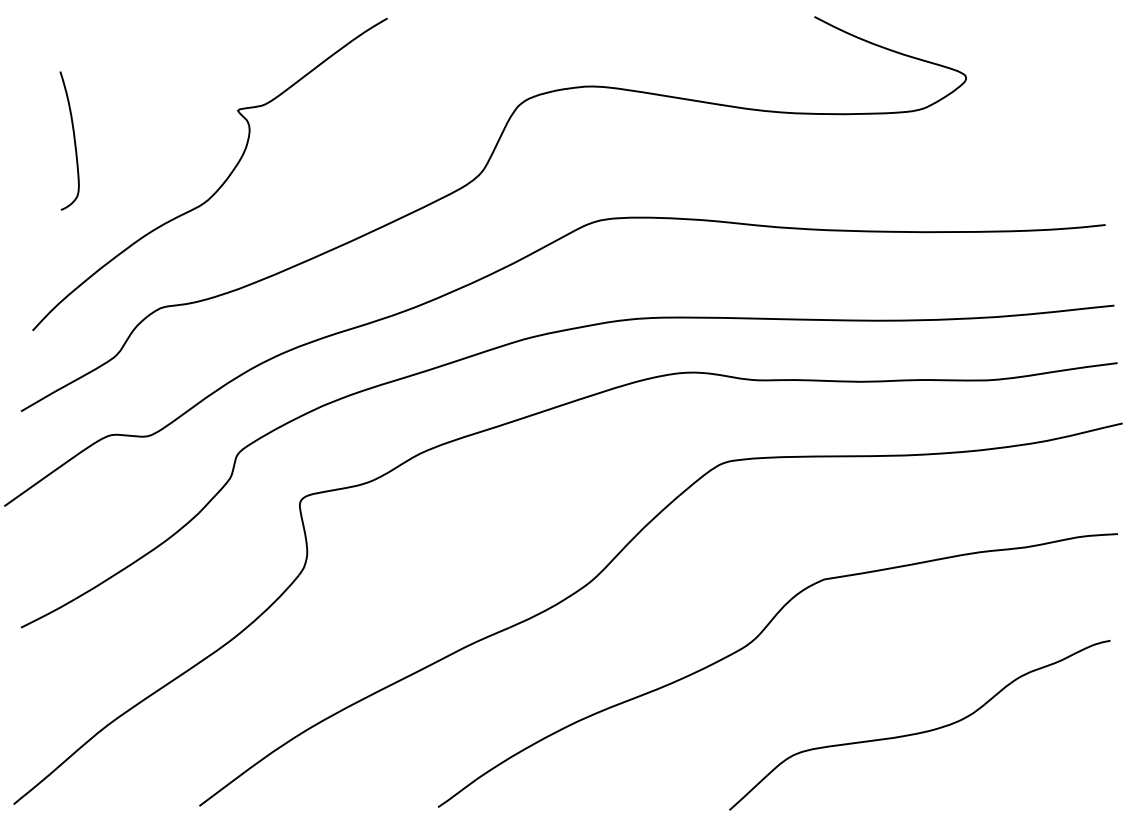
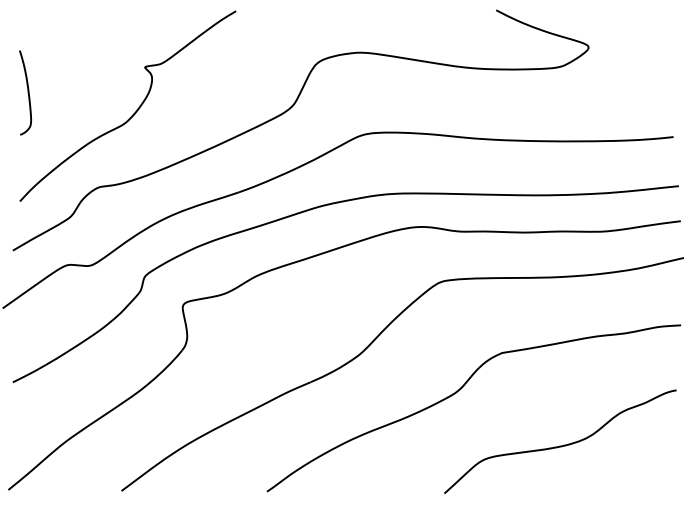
curve: (72, 140) -> (27, 92), moved

